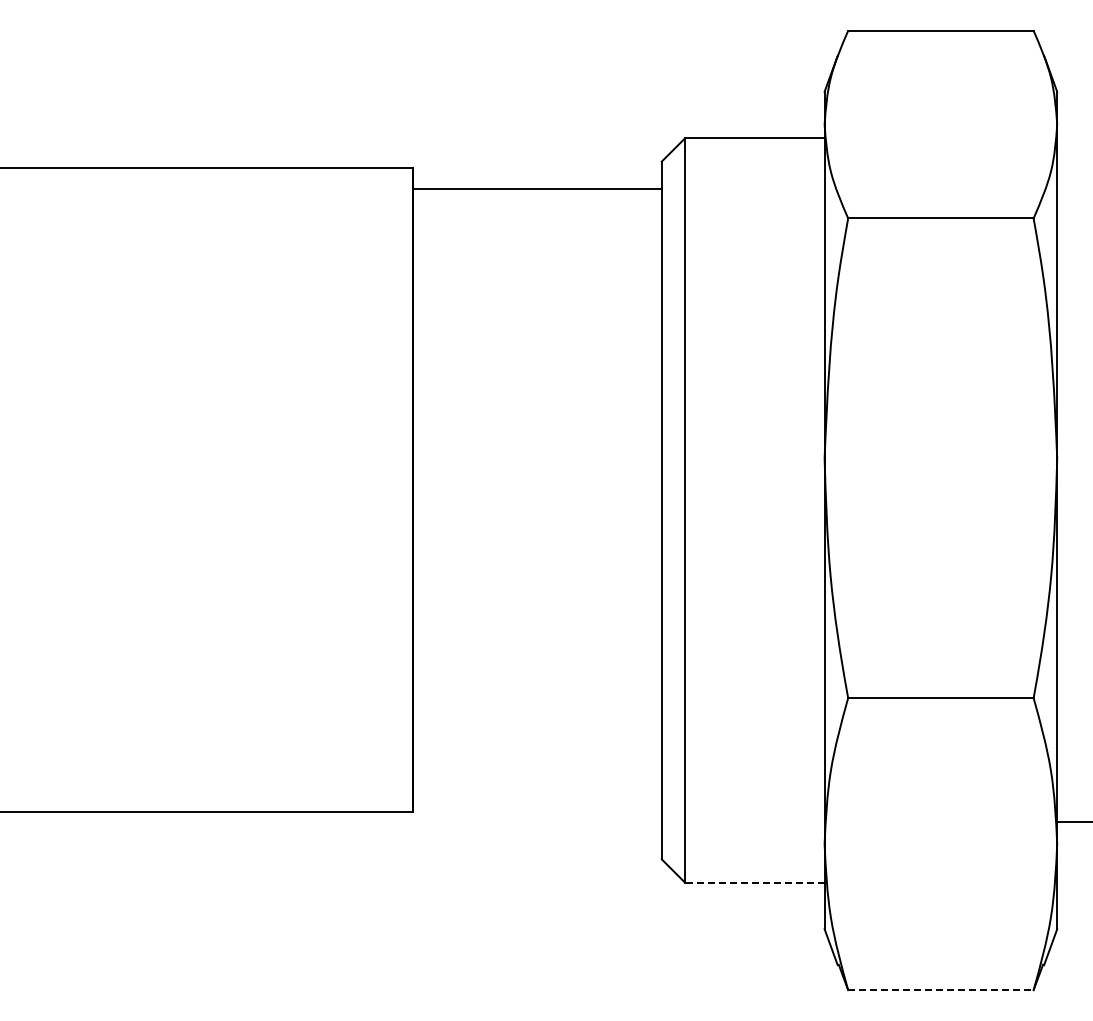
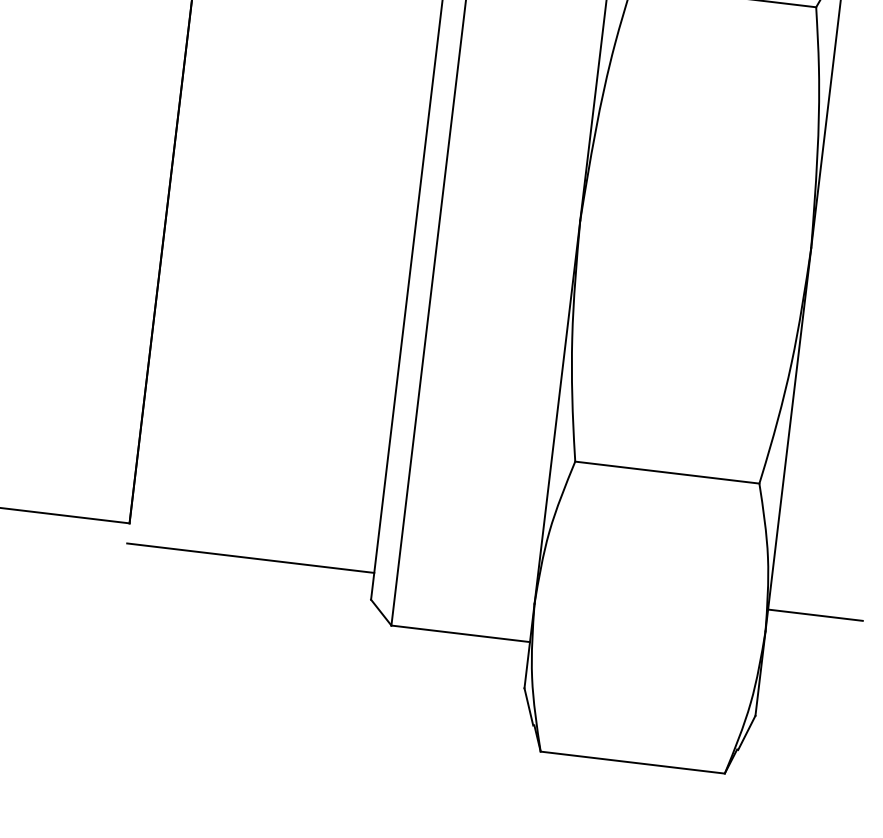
line: (536, 832) -> (249, 558), added
line: (754, 882) -> (460, 633), dashed -> solid
line: (940, 990) -> (632, 762), dashed -> solid

